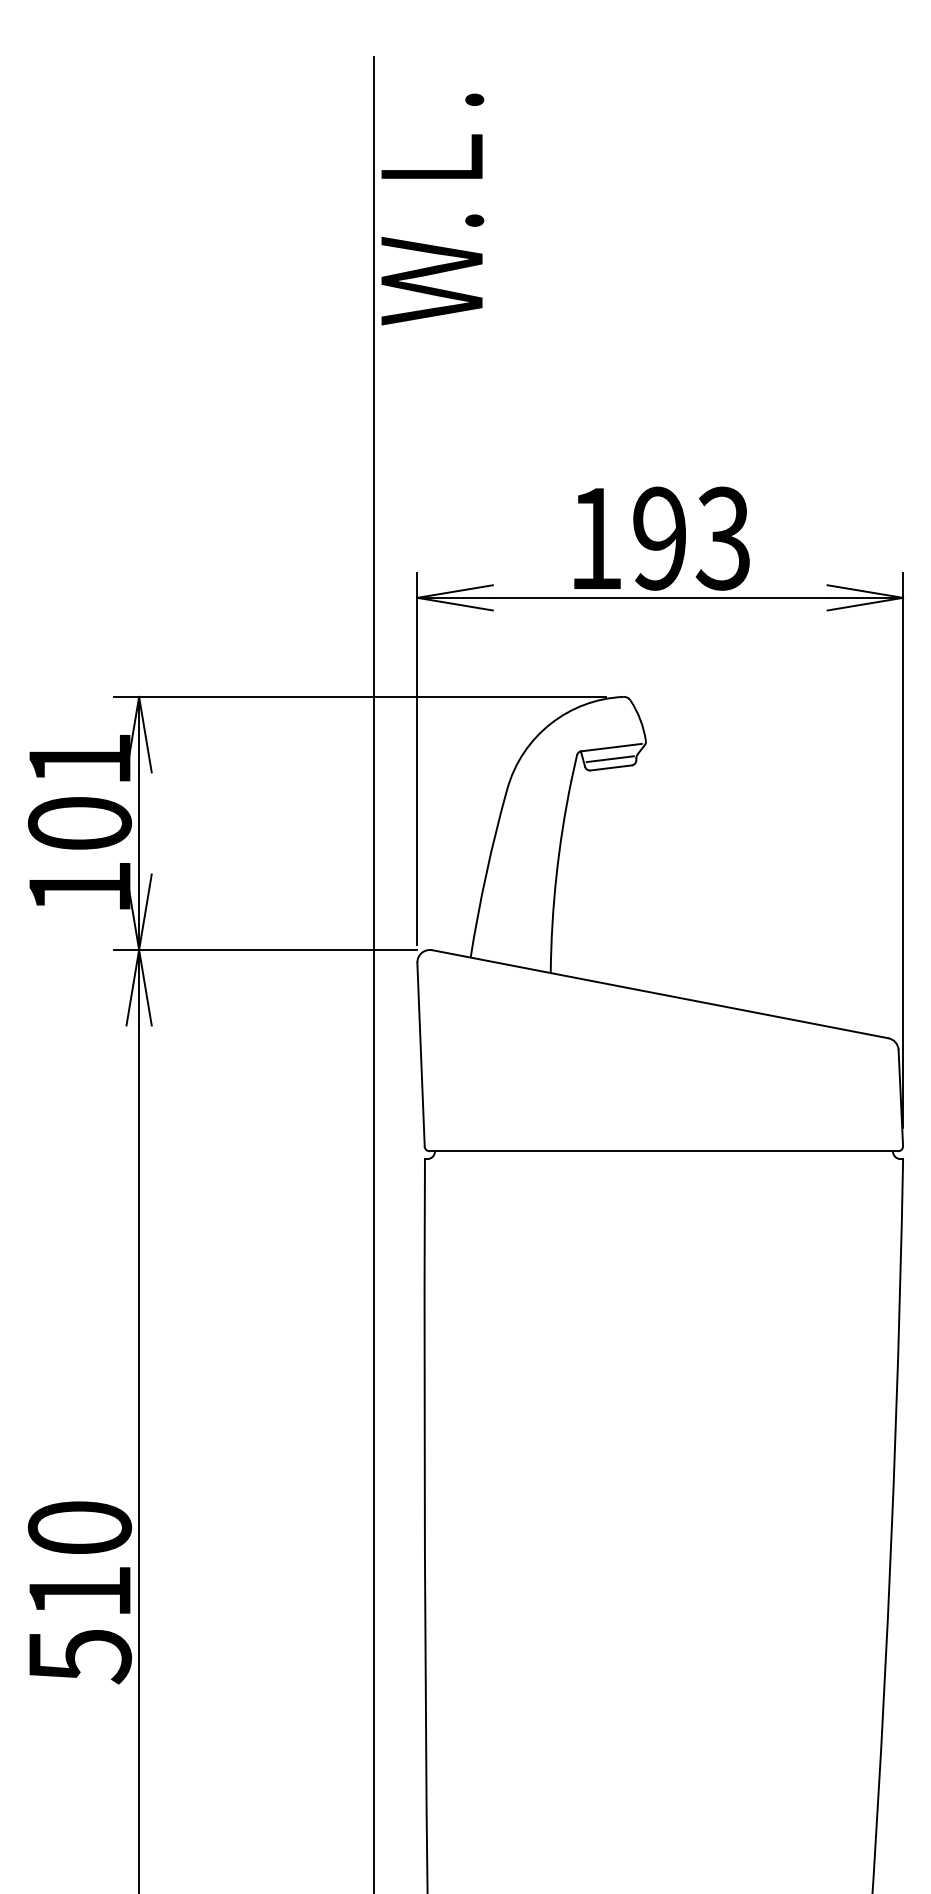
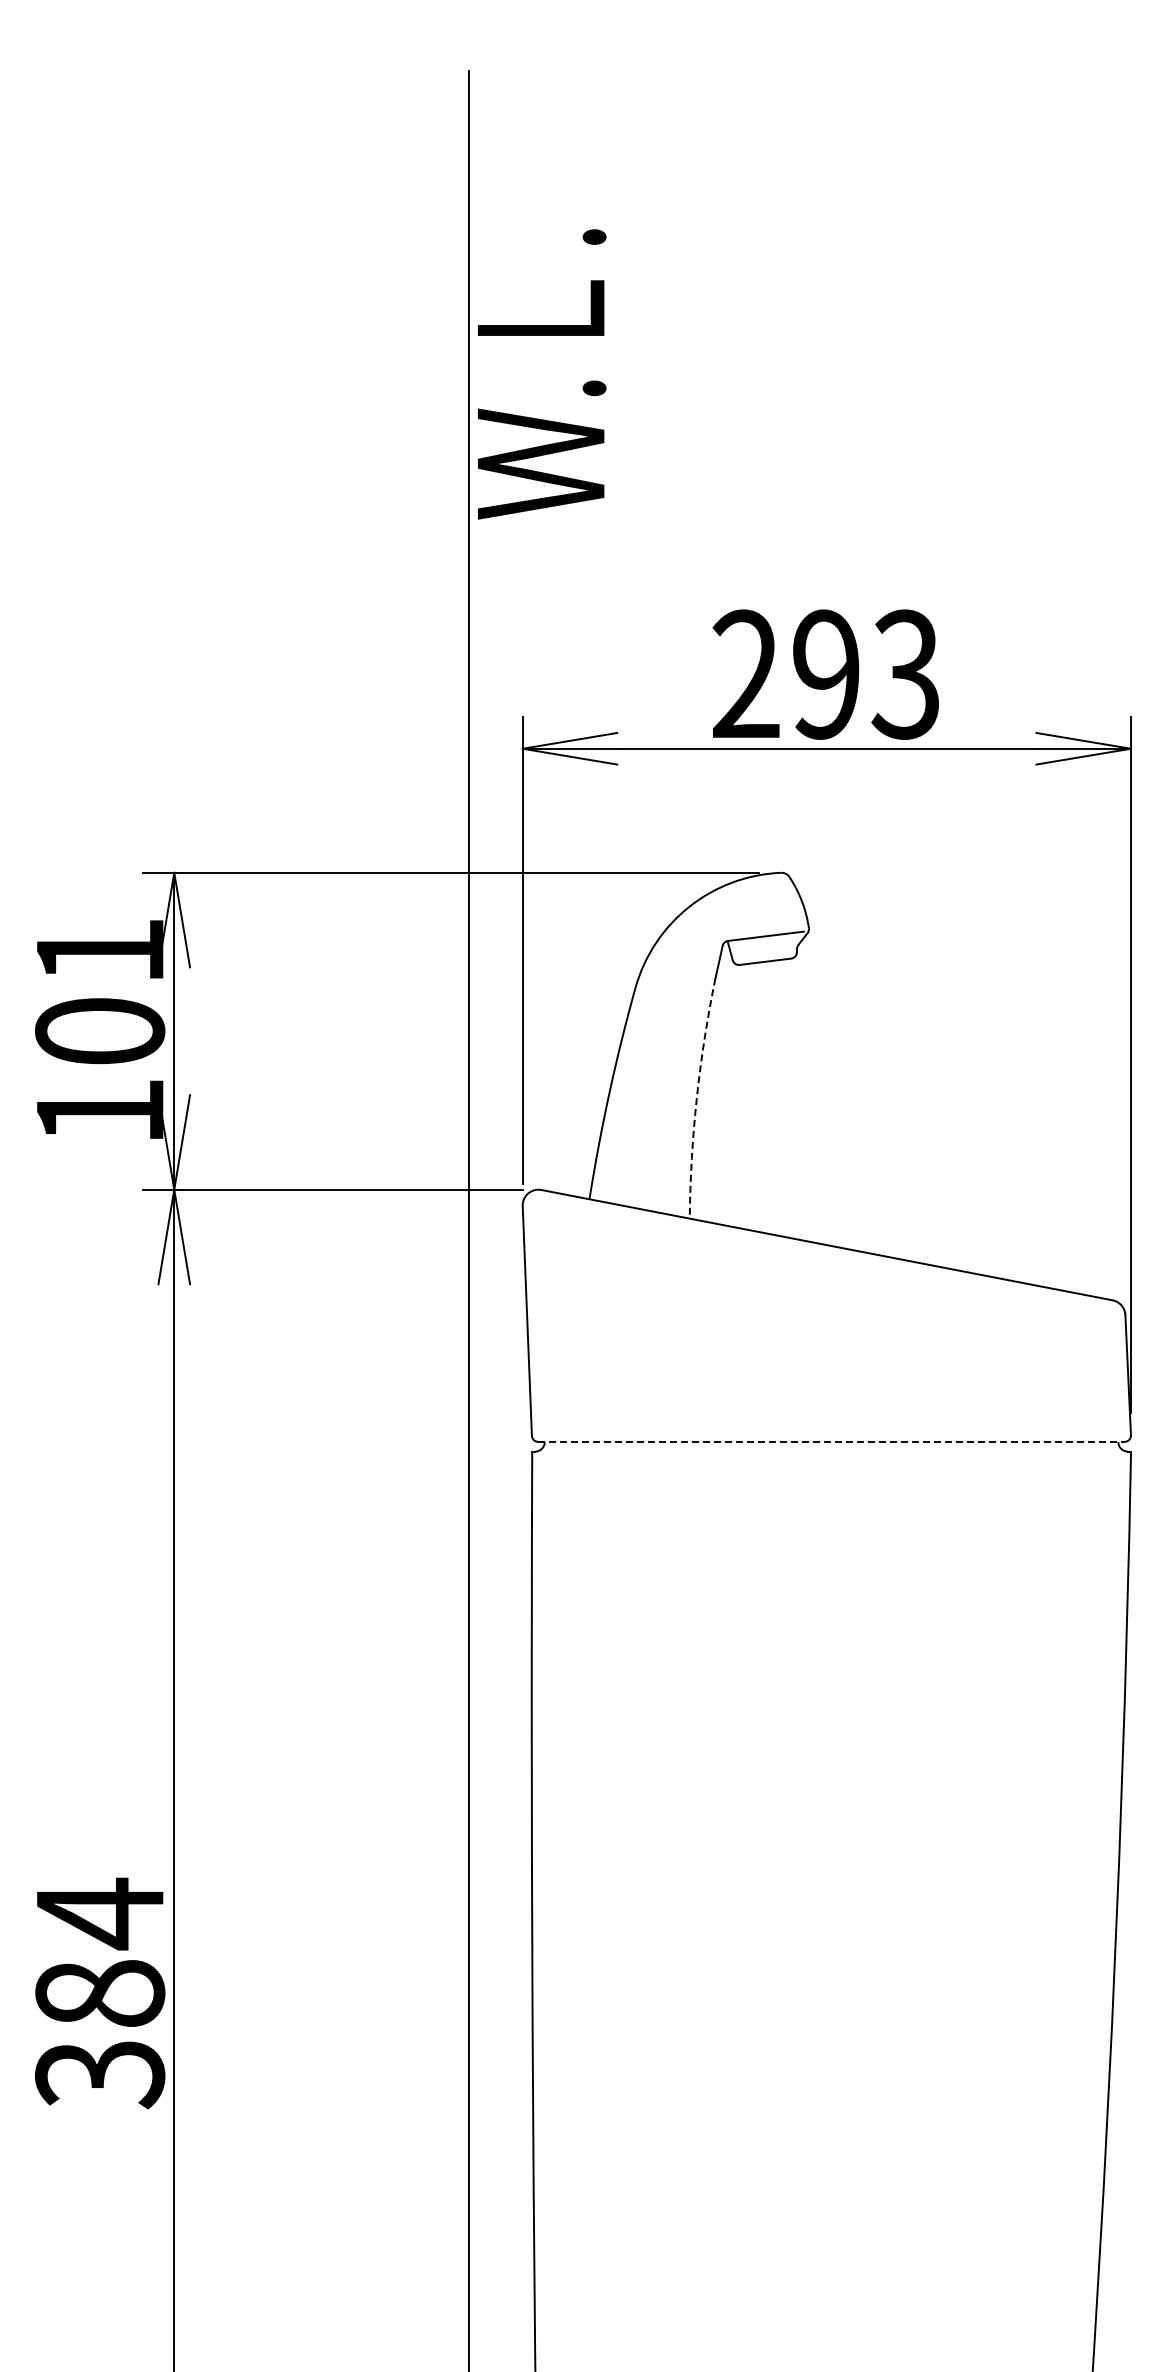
text: (433, 209) -> (542, 374), moved
text: (595, 537) -> (745, 673), 193 -> 293
line: (609, 758) -> (763, 950), removed
arc: (556, 876) -> (696, 1097), solid -> dashed
line: (663, 1151) -> (831, 1441), solid -> dashed
text: (80, 1591) -> (100, 1993), 510 -> 384

